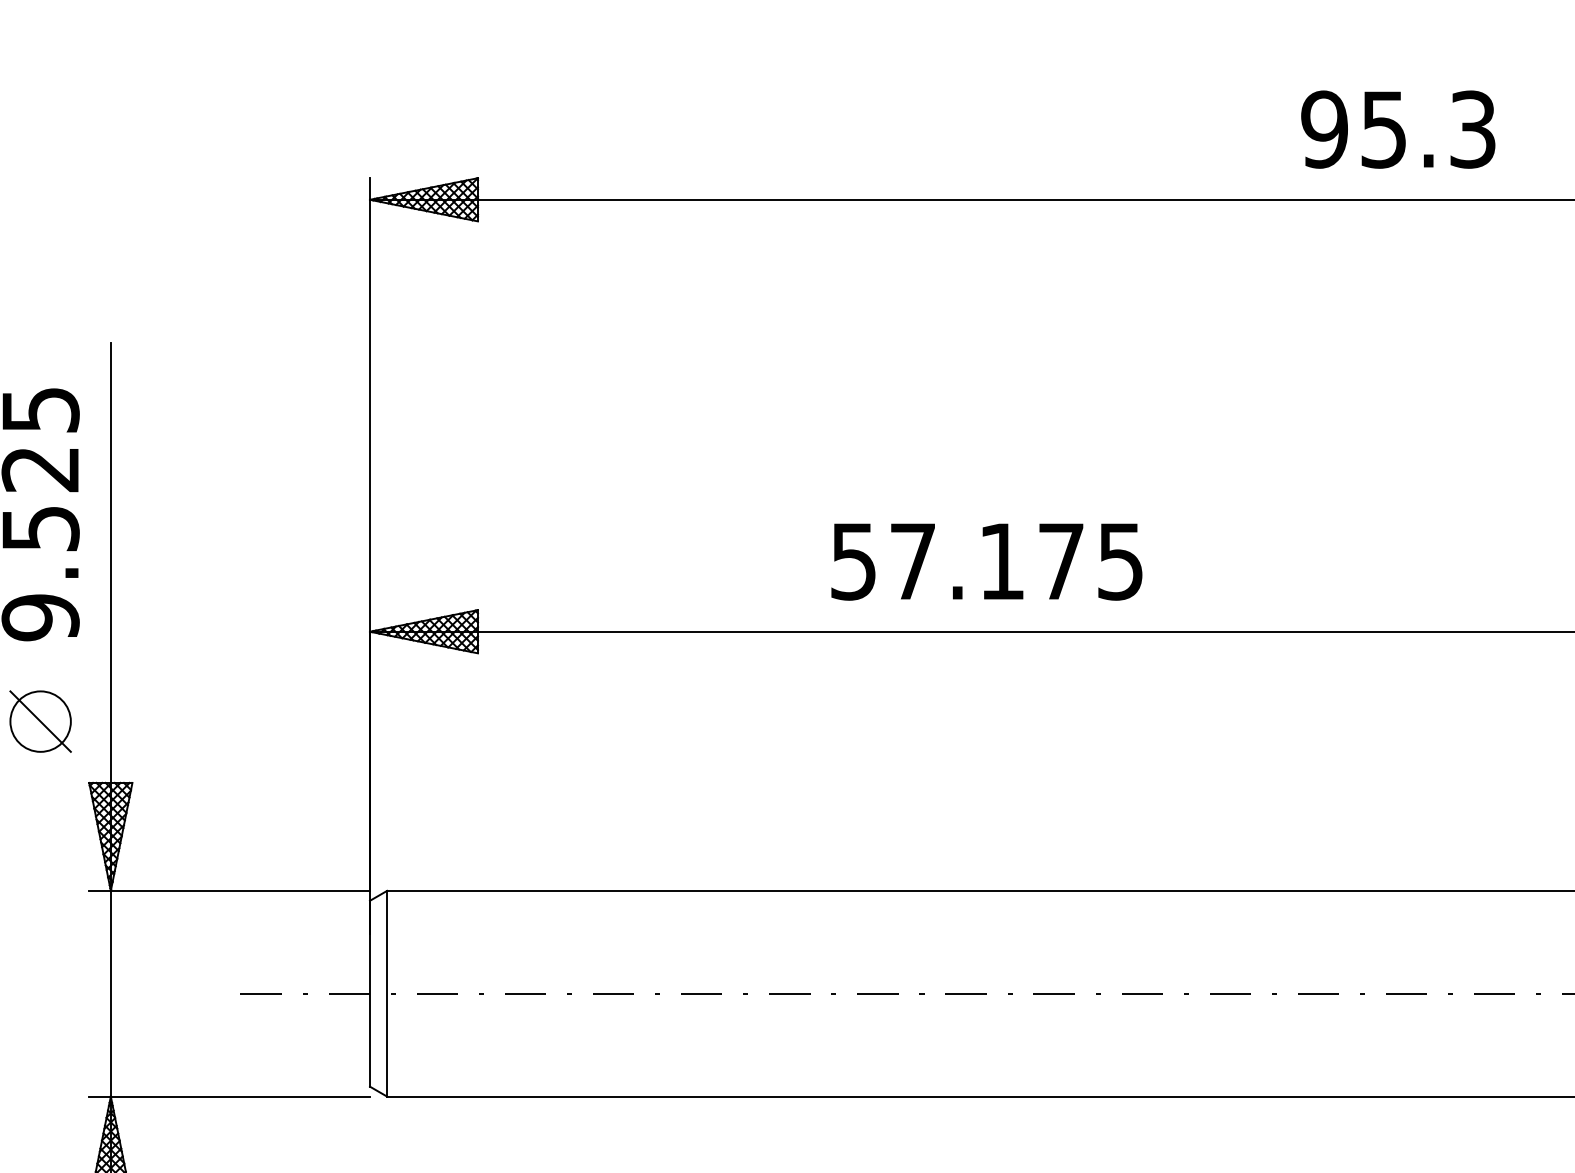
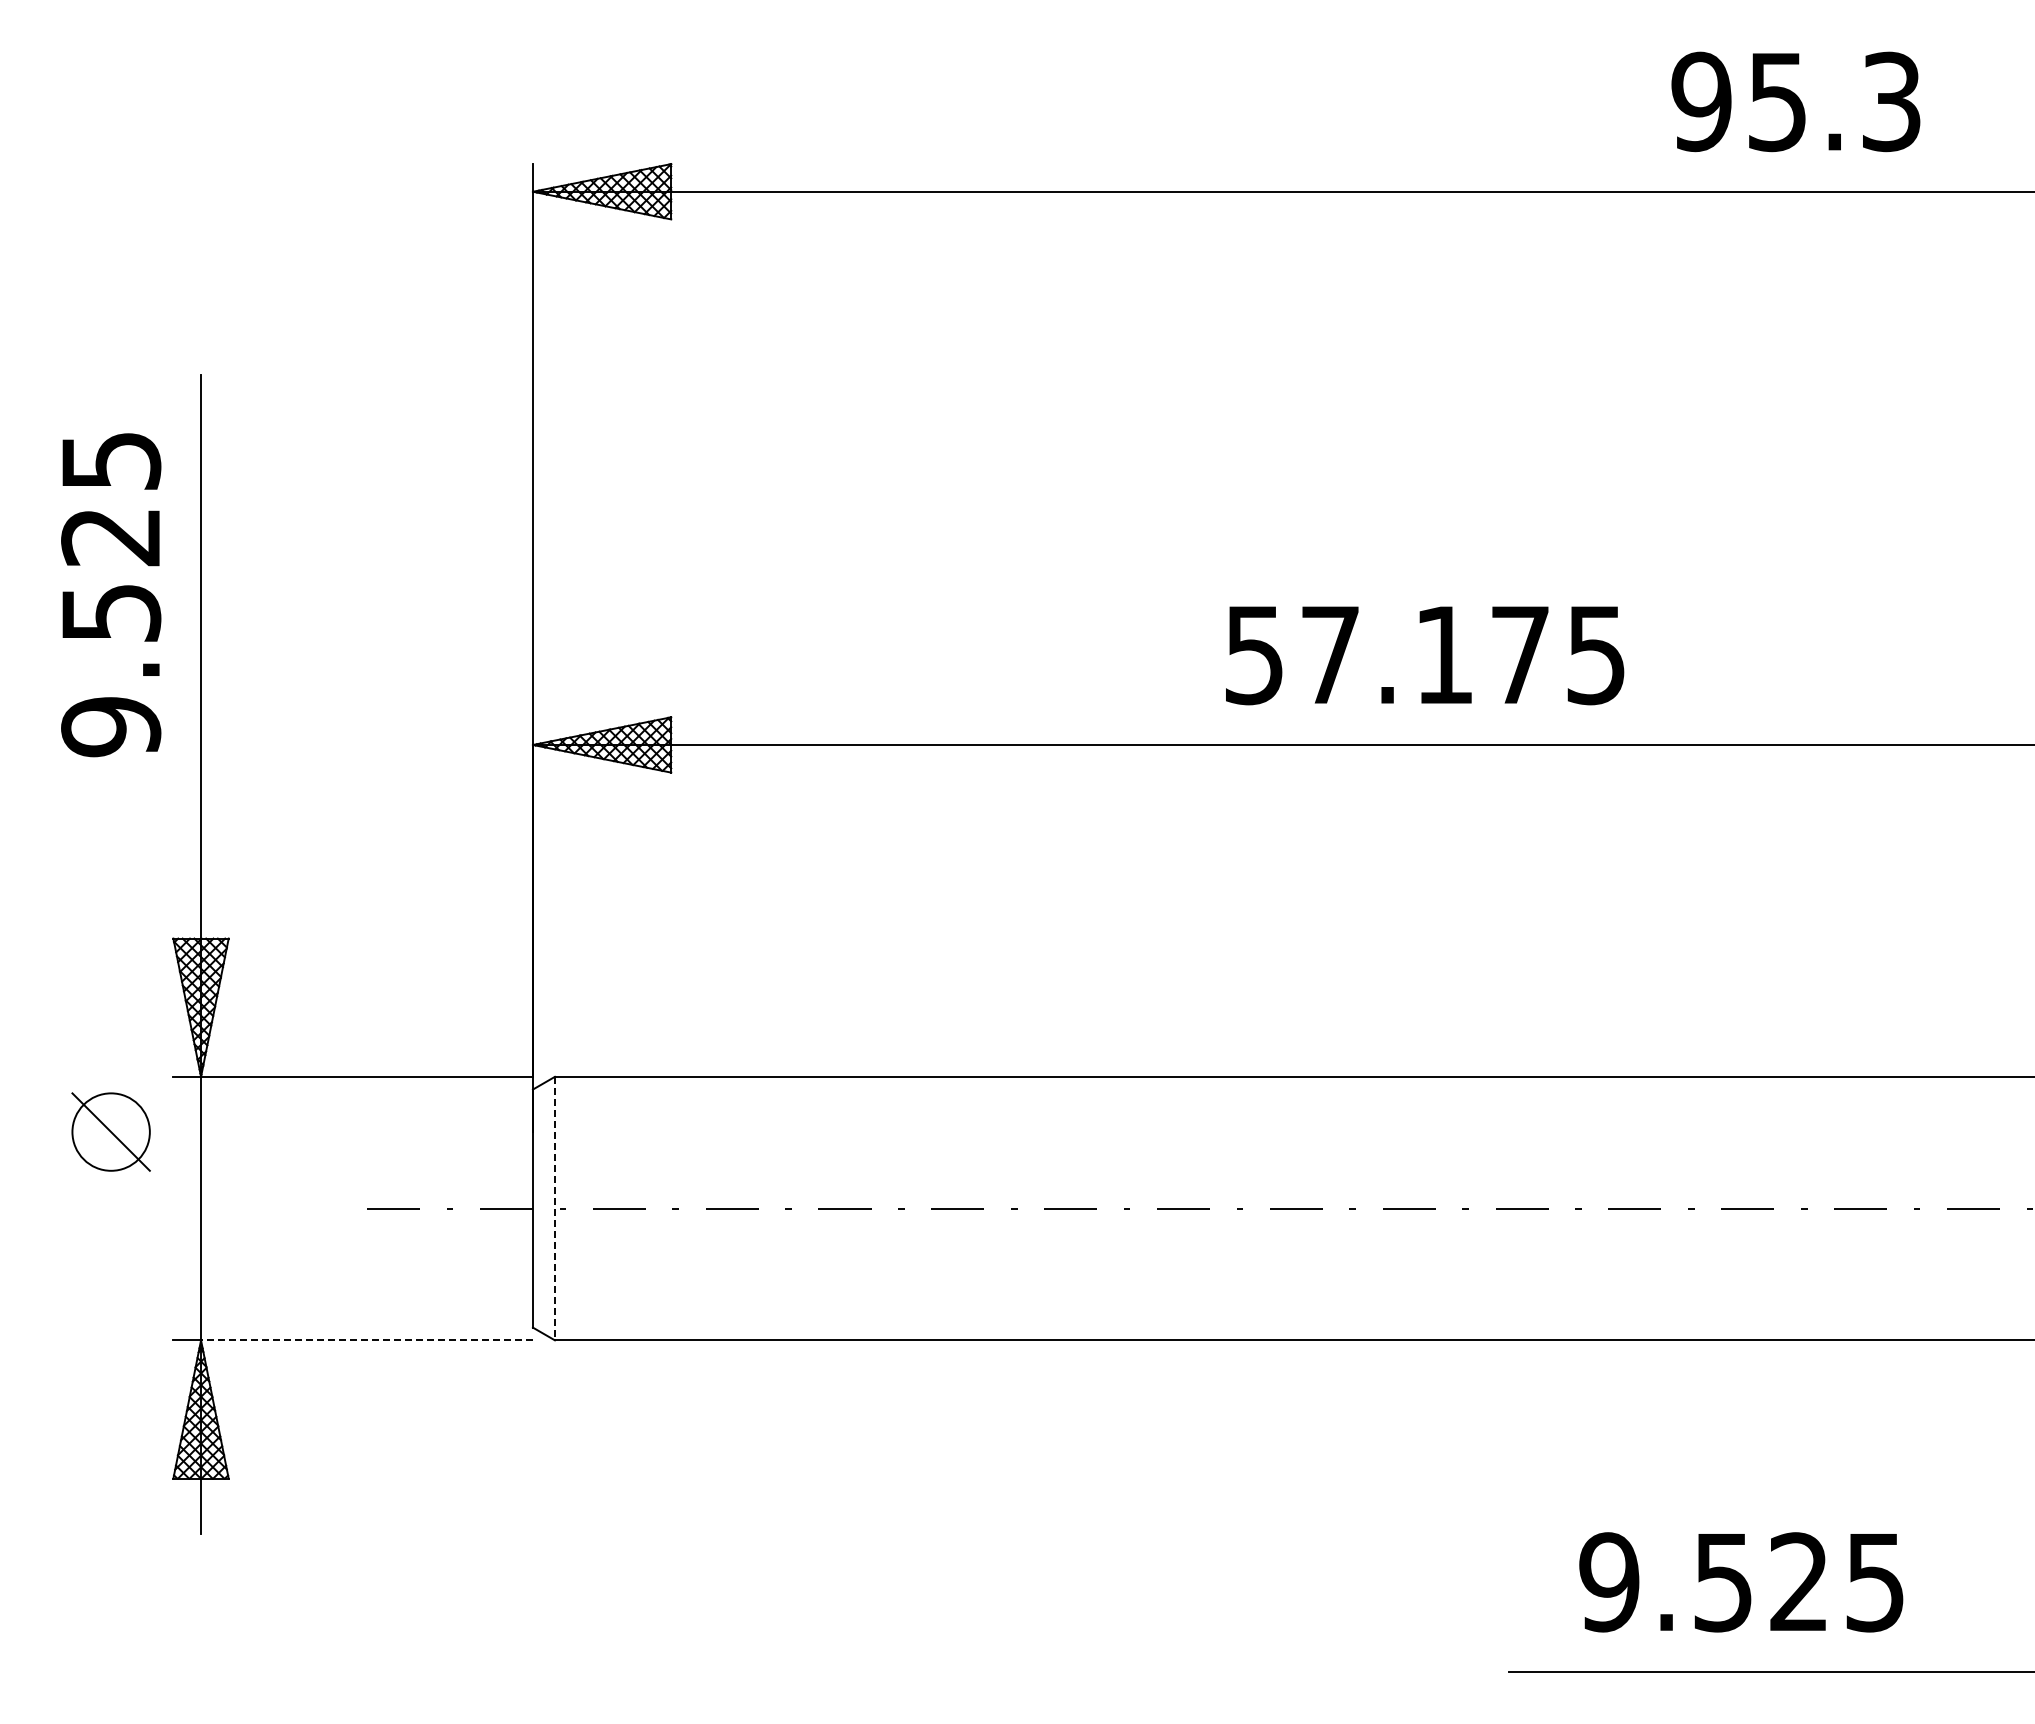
text: (1397, 129) -> (1795, 101), moved
text: (987, 561) -> (1425, 655), moved
part: (40, 721) -> (110, 1131), moved
line: (386, 993) -> (554, 1208), solid -> dashed
line: (240, 1096) -> (367, 1340), solid -> dashed

